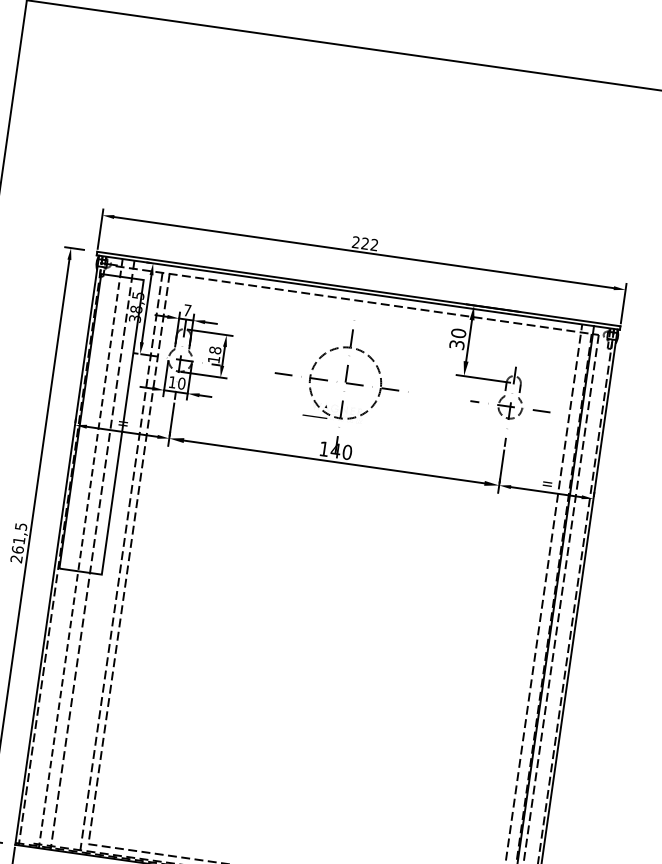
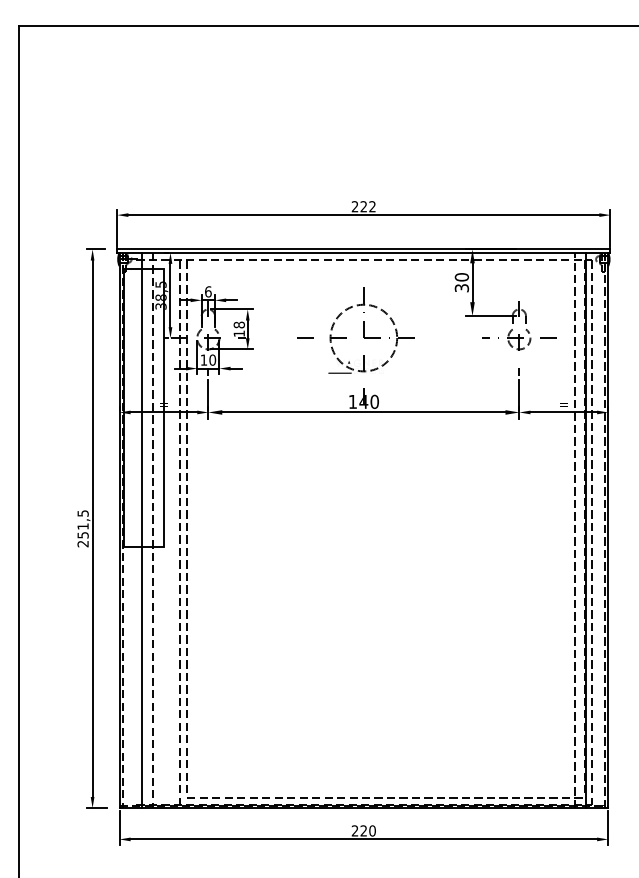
text: (187, 310) -> (208, 291), 7 -> 6
text: (17, 548) -> (82, 534), 261,5 -> 251,5
line: (80, 553) -> (141, 530), dashed -> solid

